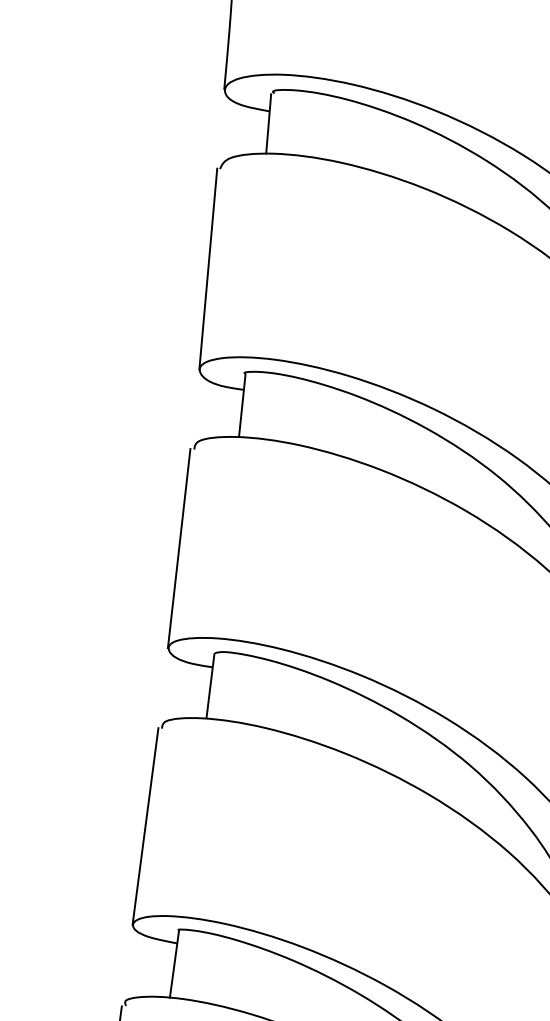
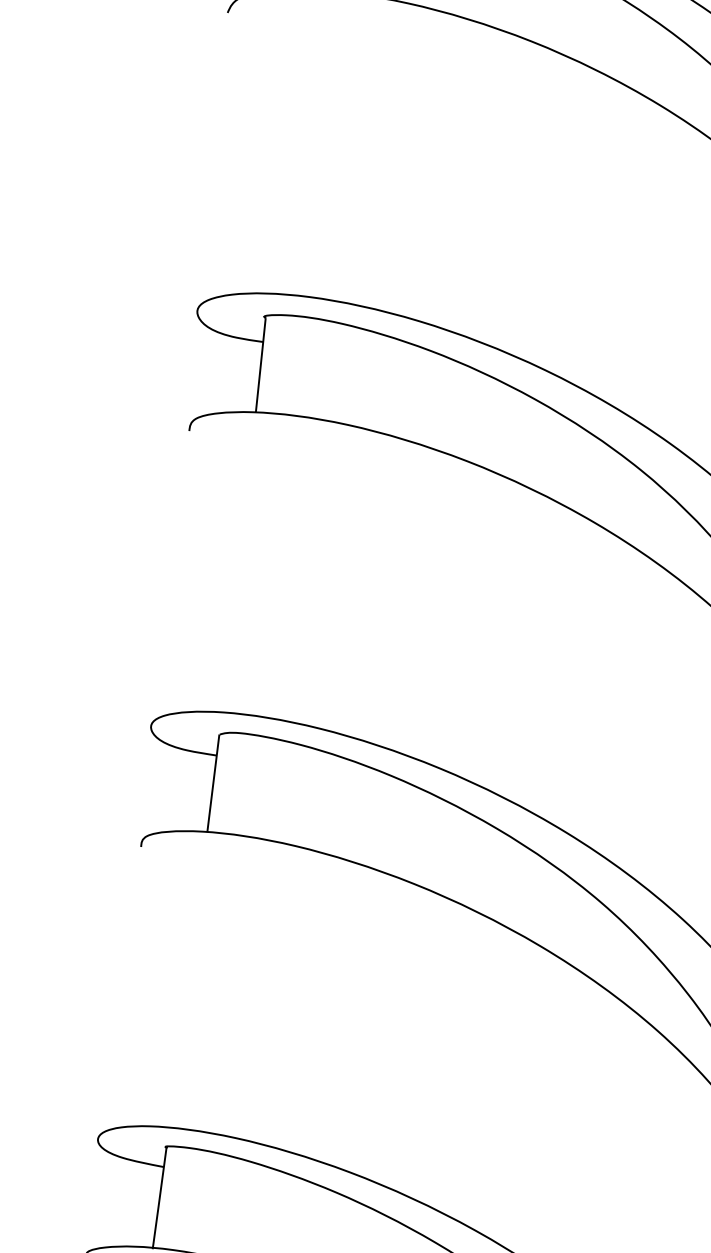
line: (208, 268) -> (210, 161), removed
line: (178, 548) -> (165, 578), removed
line: (145, 826) -> (116, 992), removed

